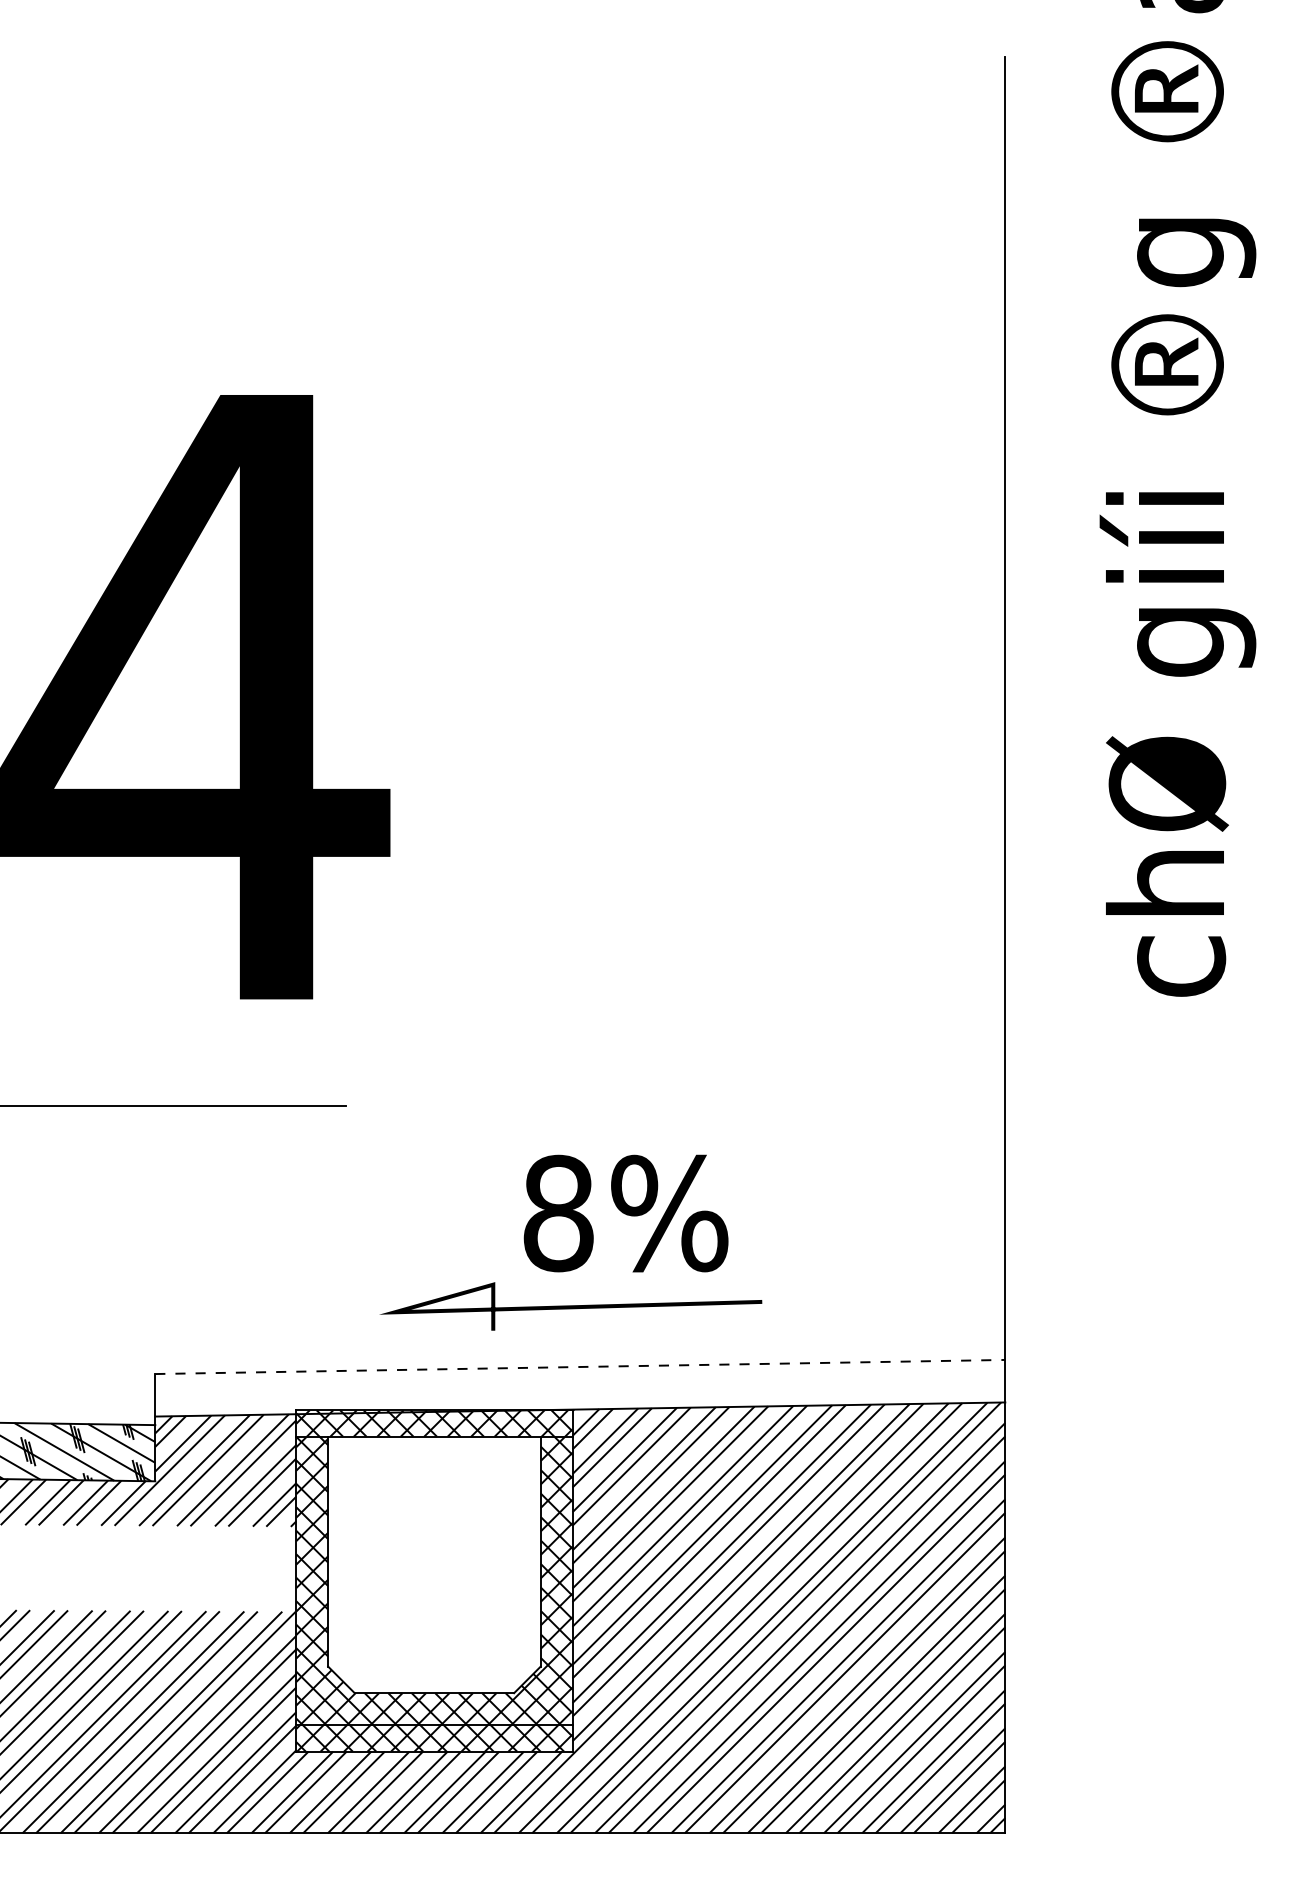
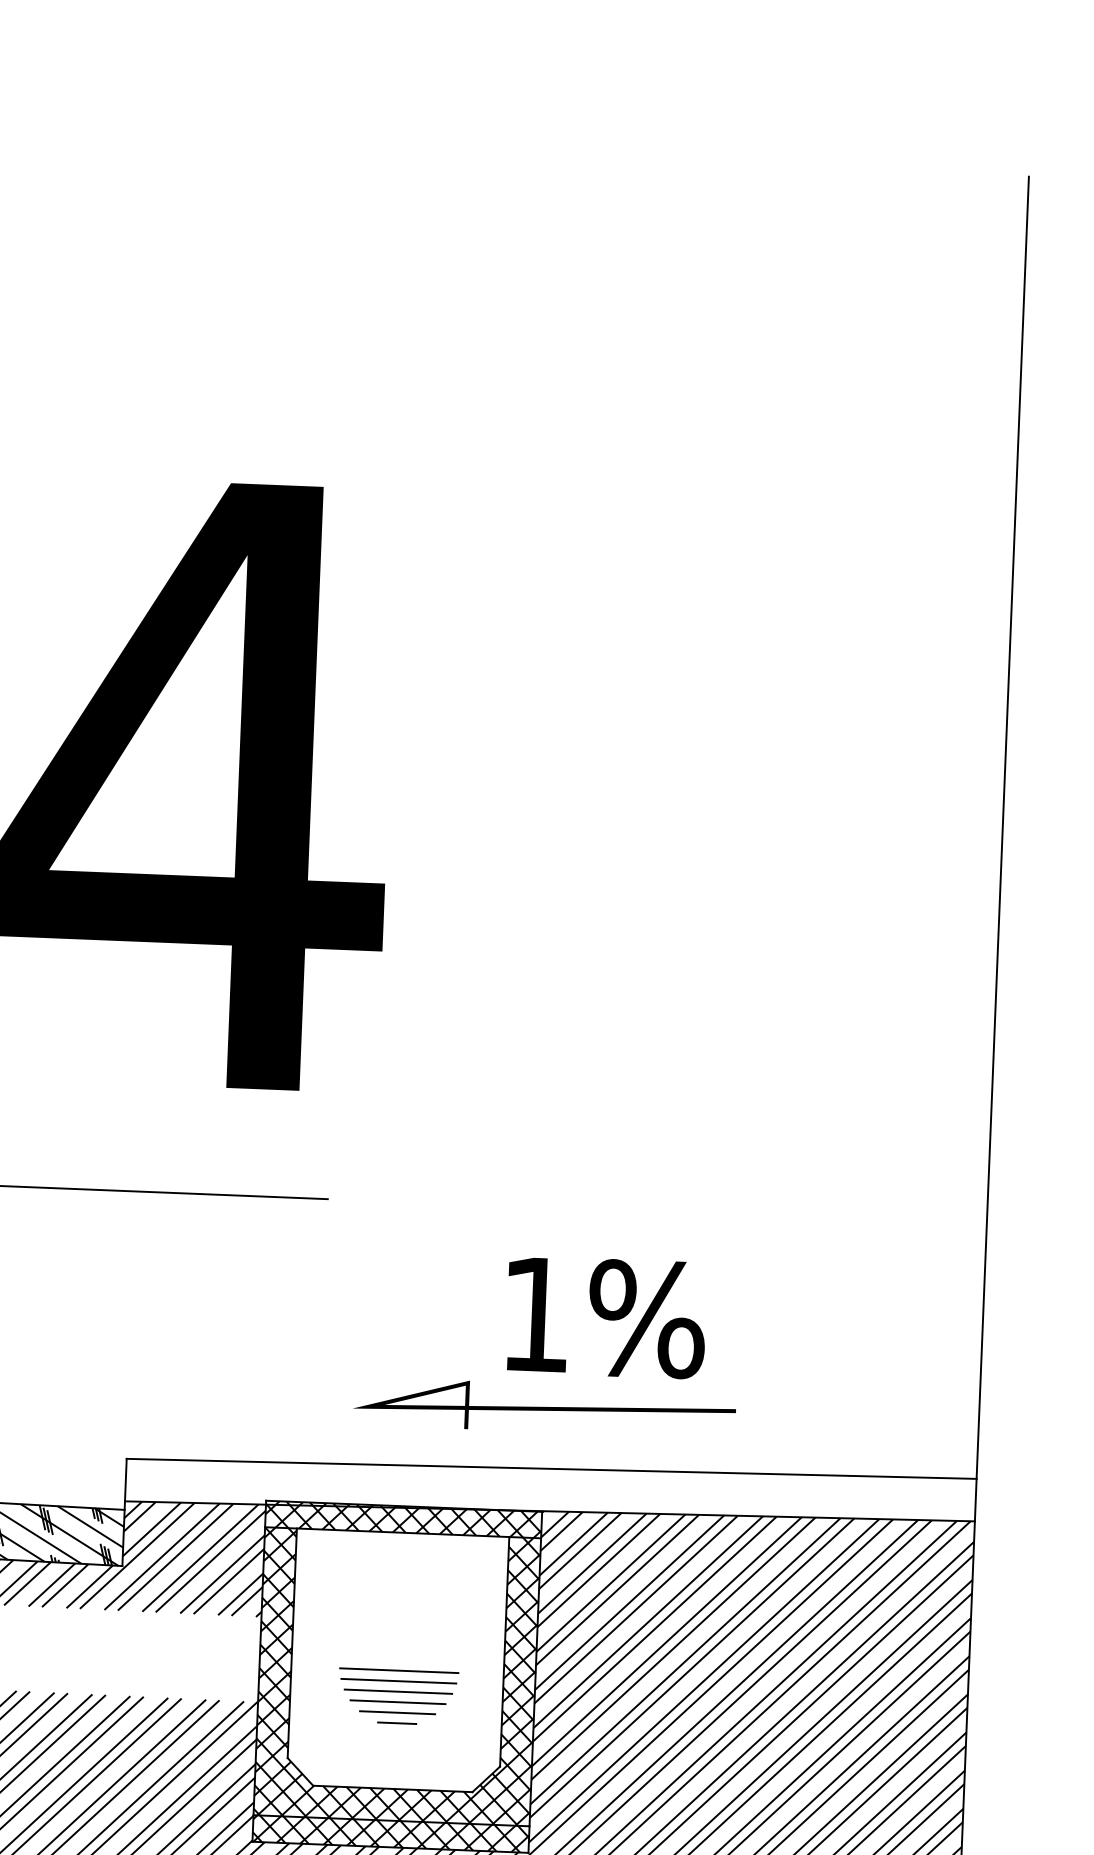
text: (558, 1213) -> (536, 1314), 8% -> 1%
line: (580, 1366) -> (551, 1468), dashed -> solid
part: (435, 1600) -> (397, 1696), added

